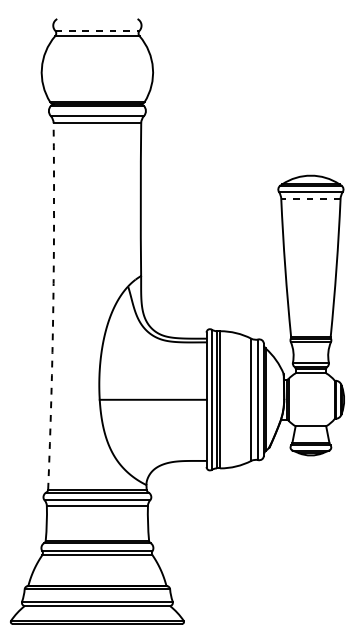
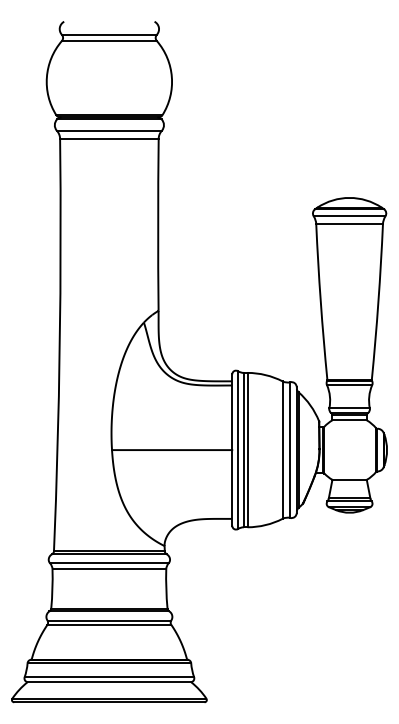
line: (97, 30) -> (109, 34), dashed -> solid
line: (310, 199) -> (349, 224), dashed -> solid
arc: (53, 306) -> (59, 345), dashed -> solid

